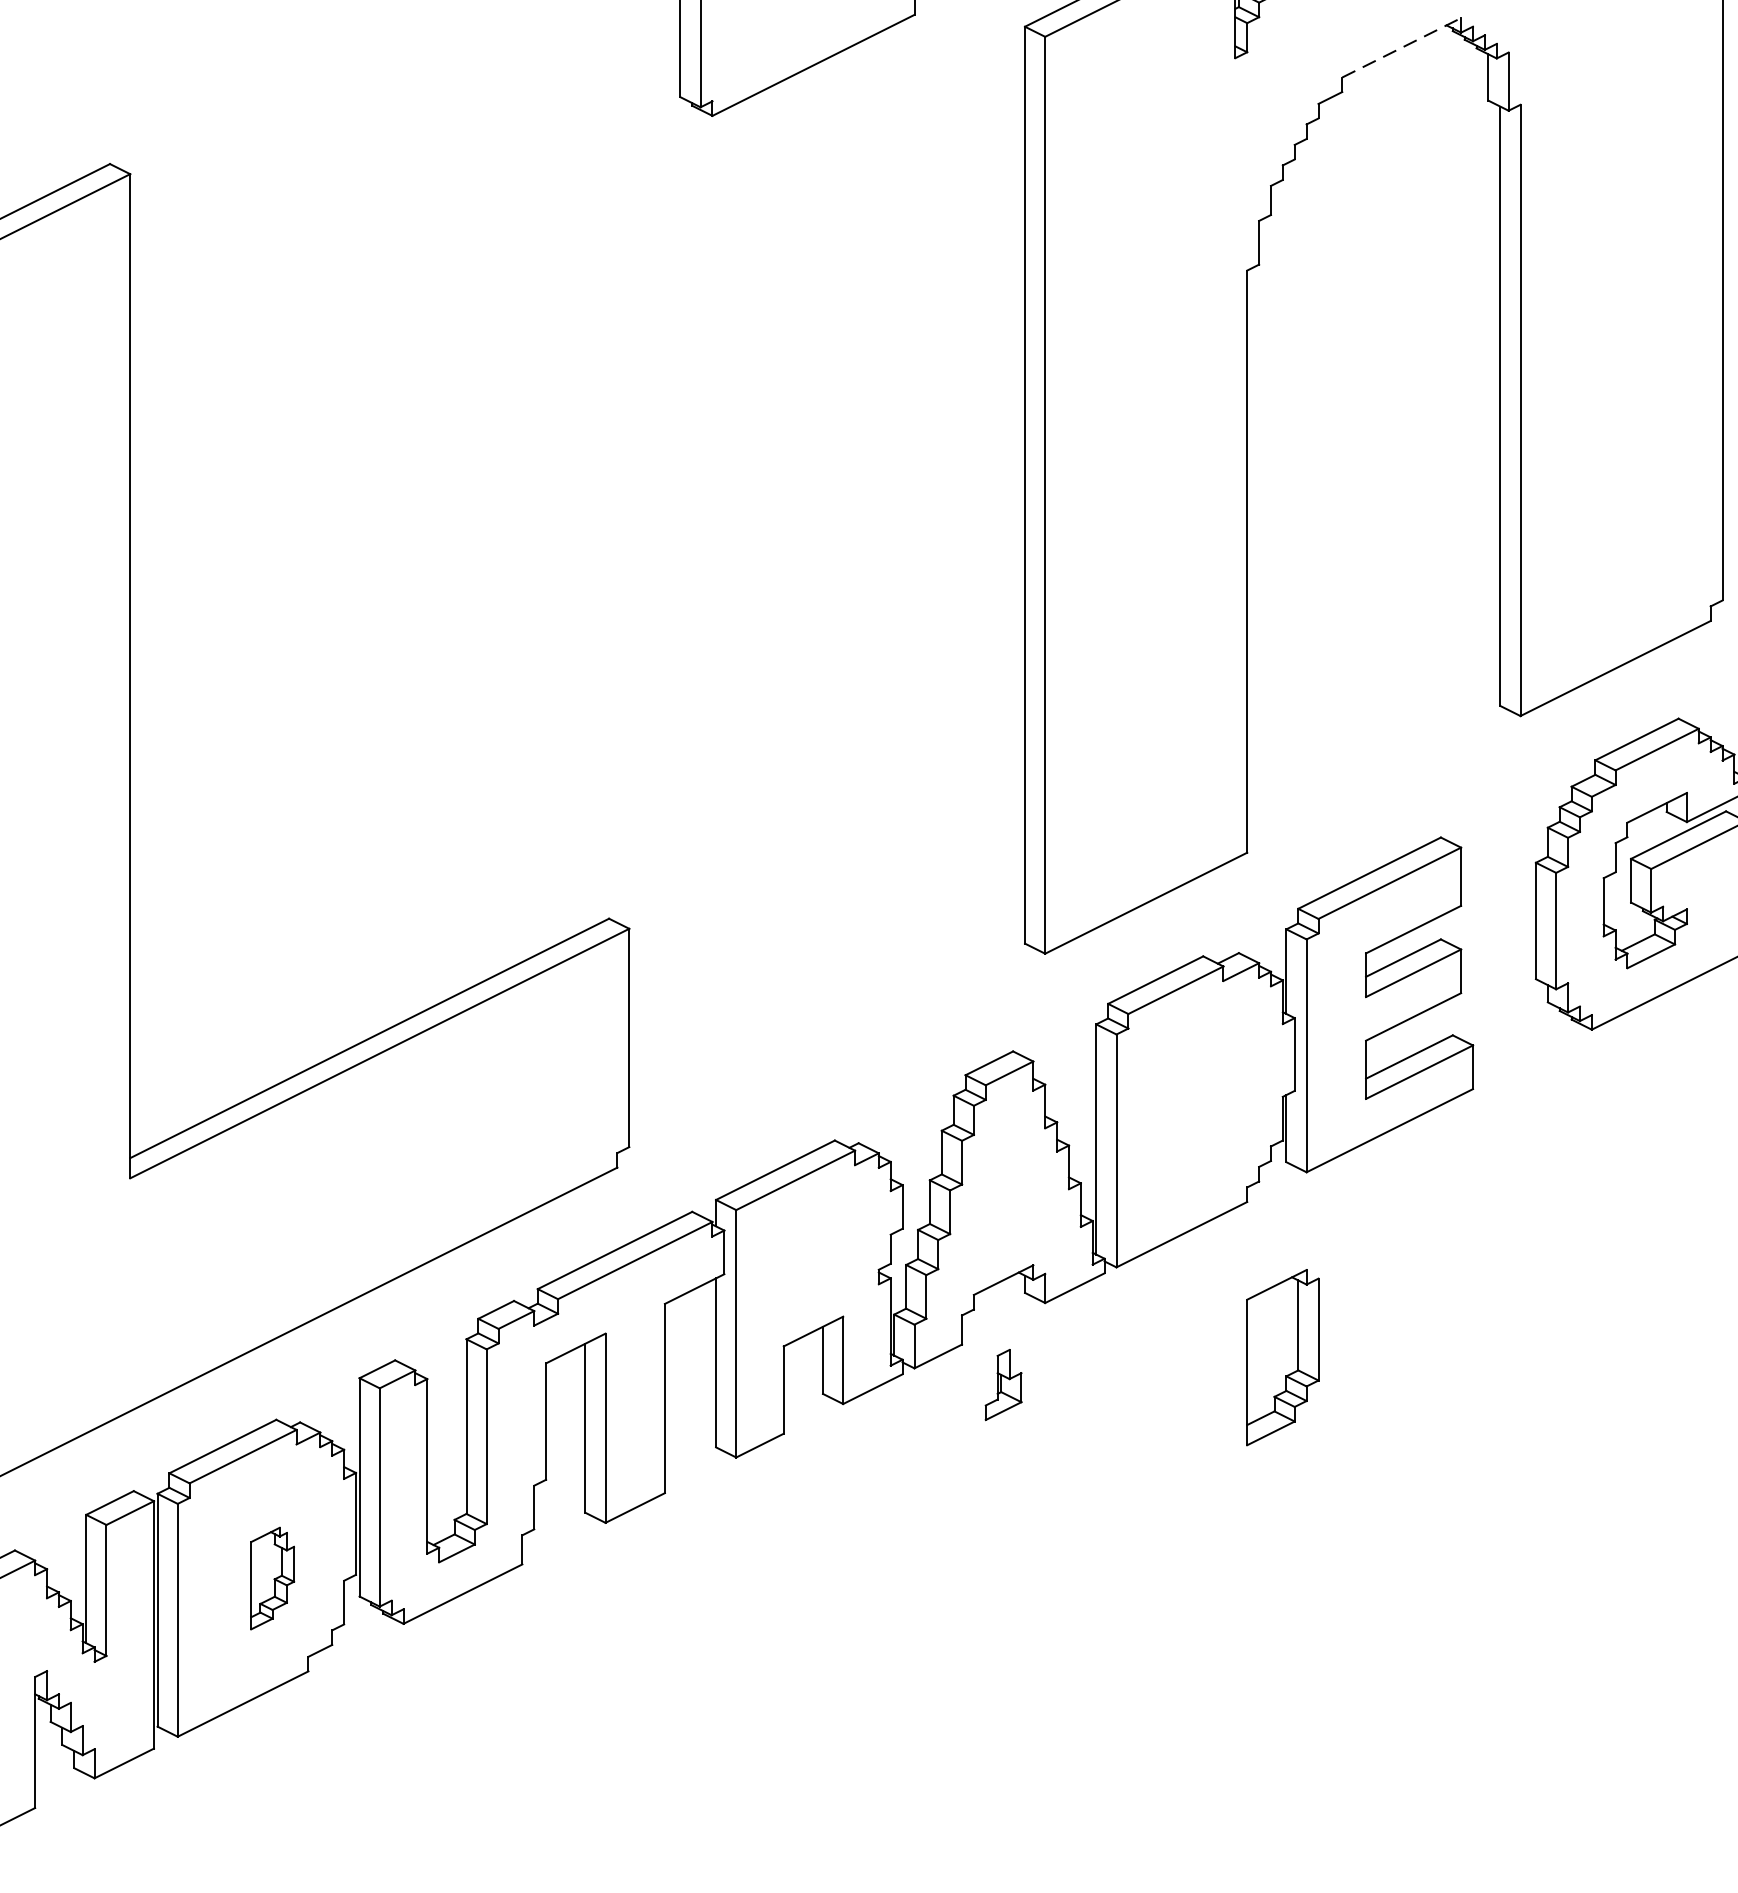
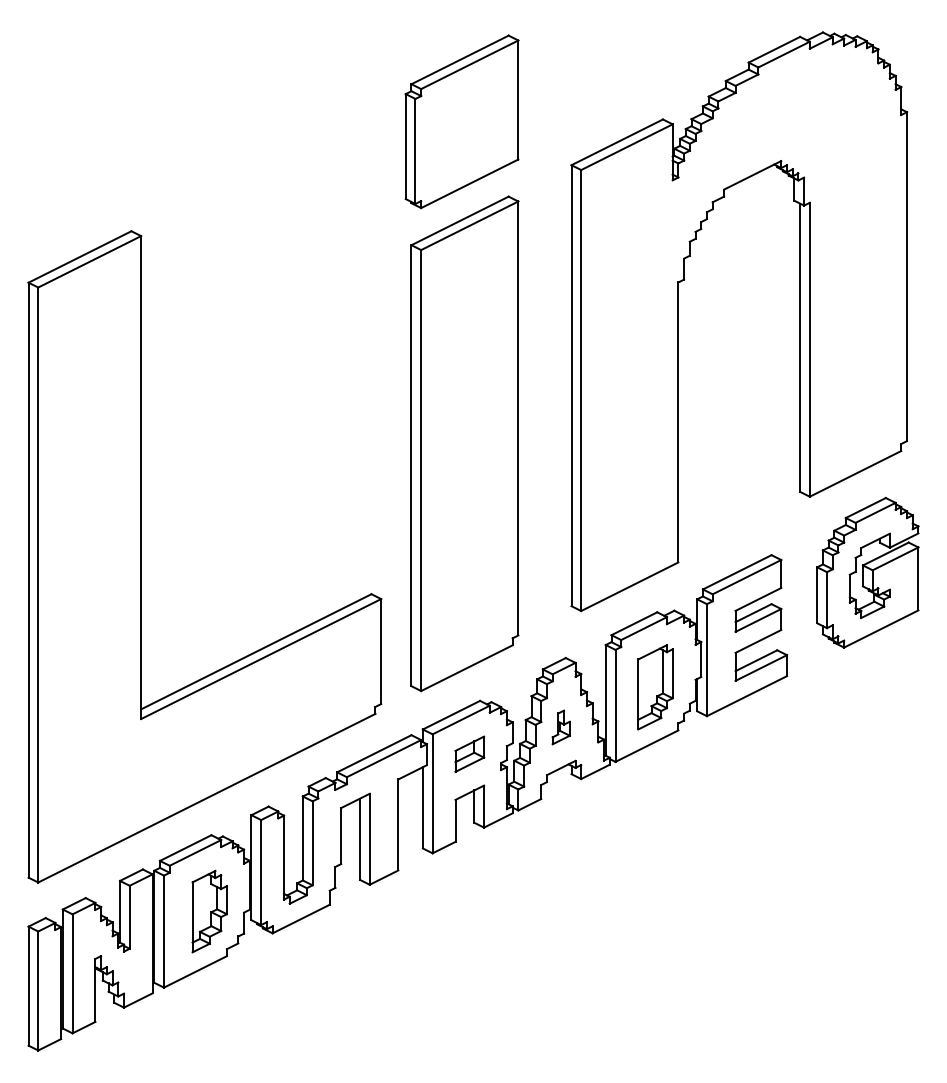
line: (1401, 48) -> (752, 175), dashed -> solid
part: (802, 605) -> (464, 443), added
part: (812, 1249) -> (469, 753), added
part: (1282, 1358) -> (655, 687), moved
part: (1002, 1385) -> (560, 727), moved
part: (272, 1578) -> (209, 911), size x1.67

